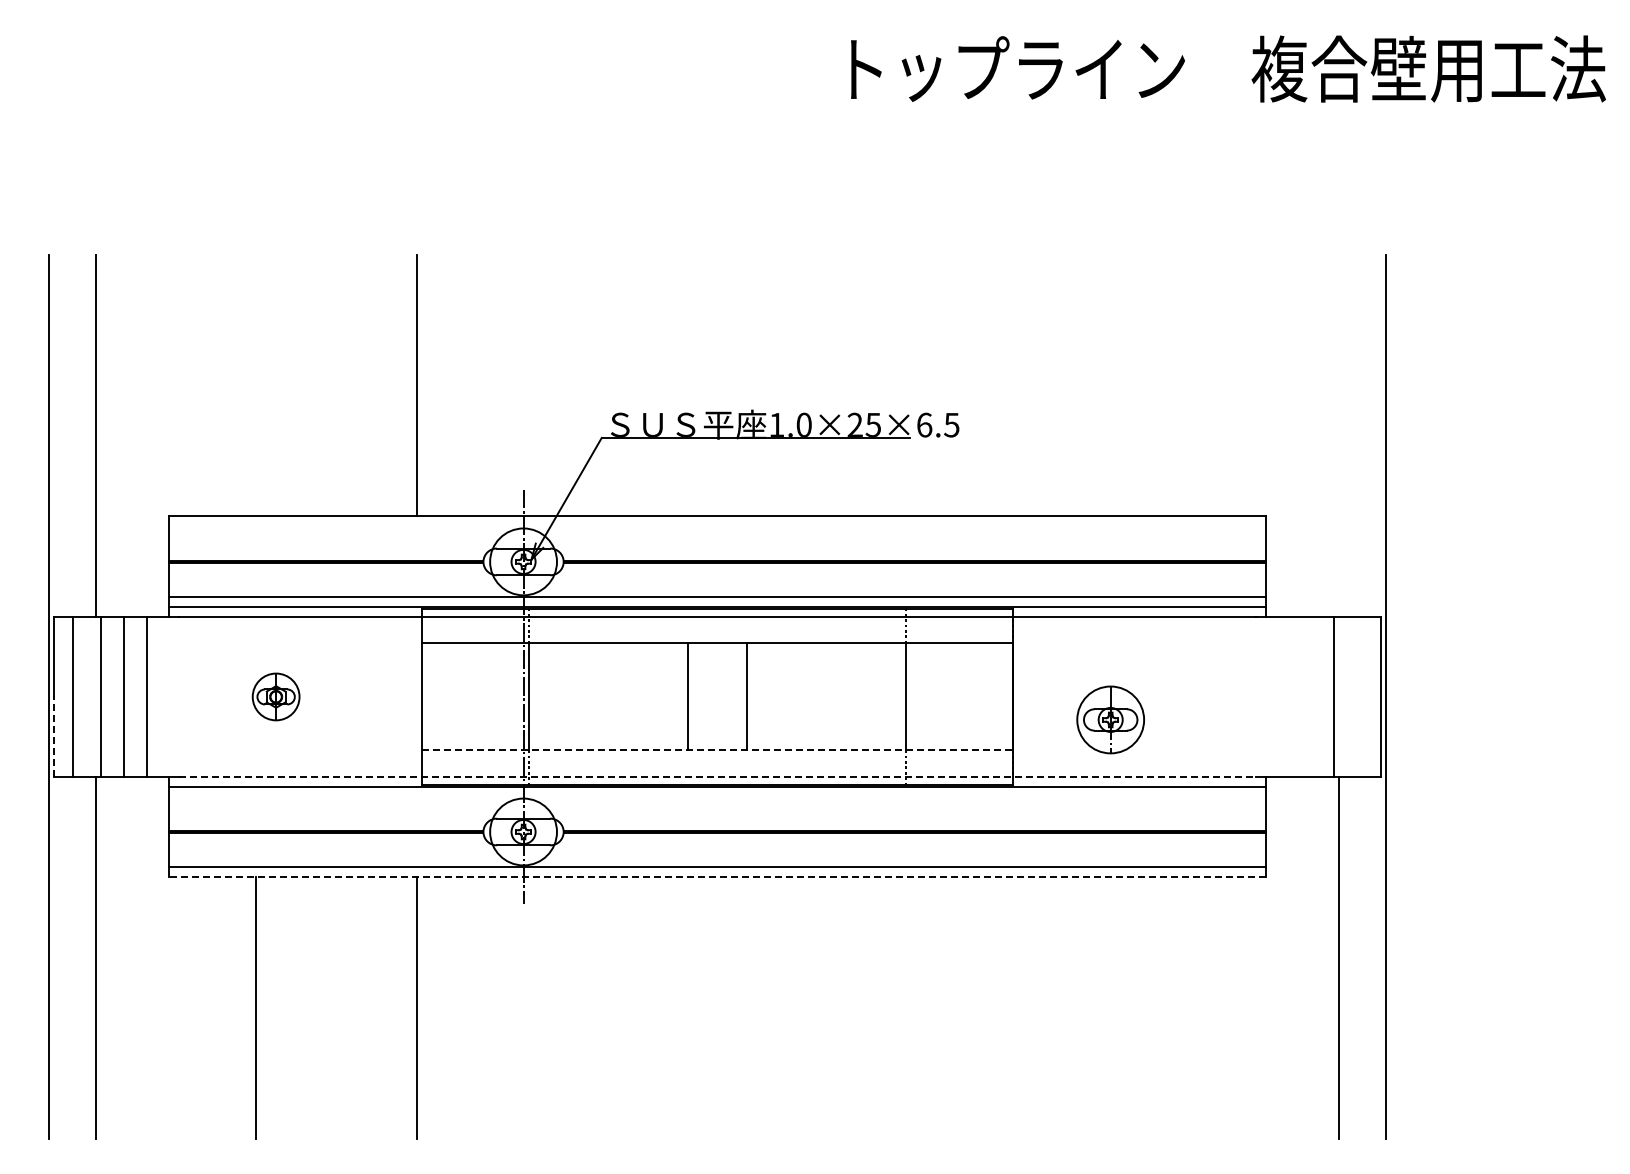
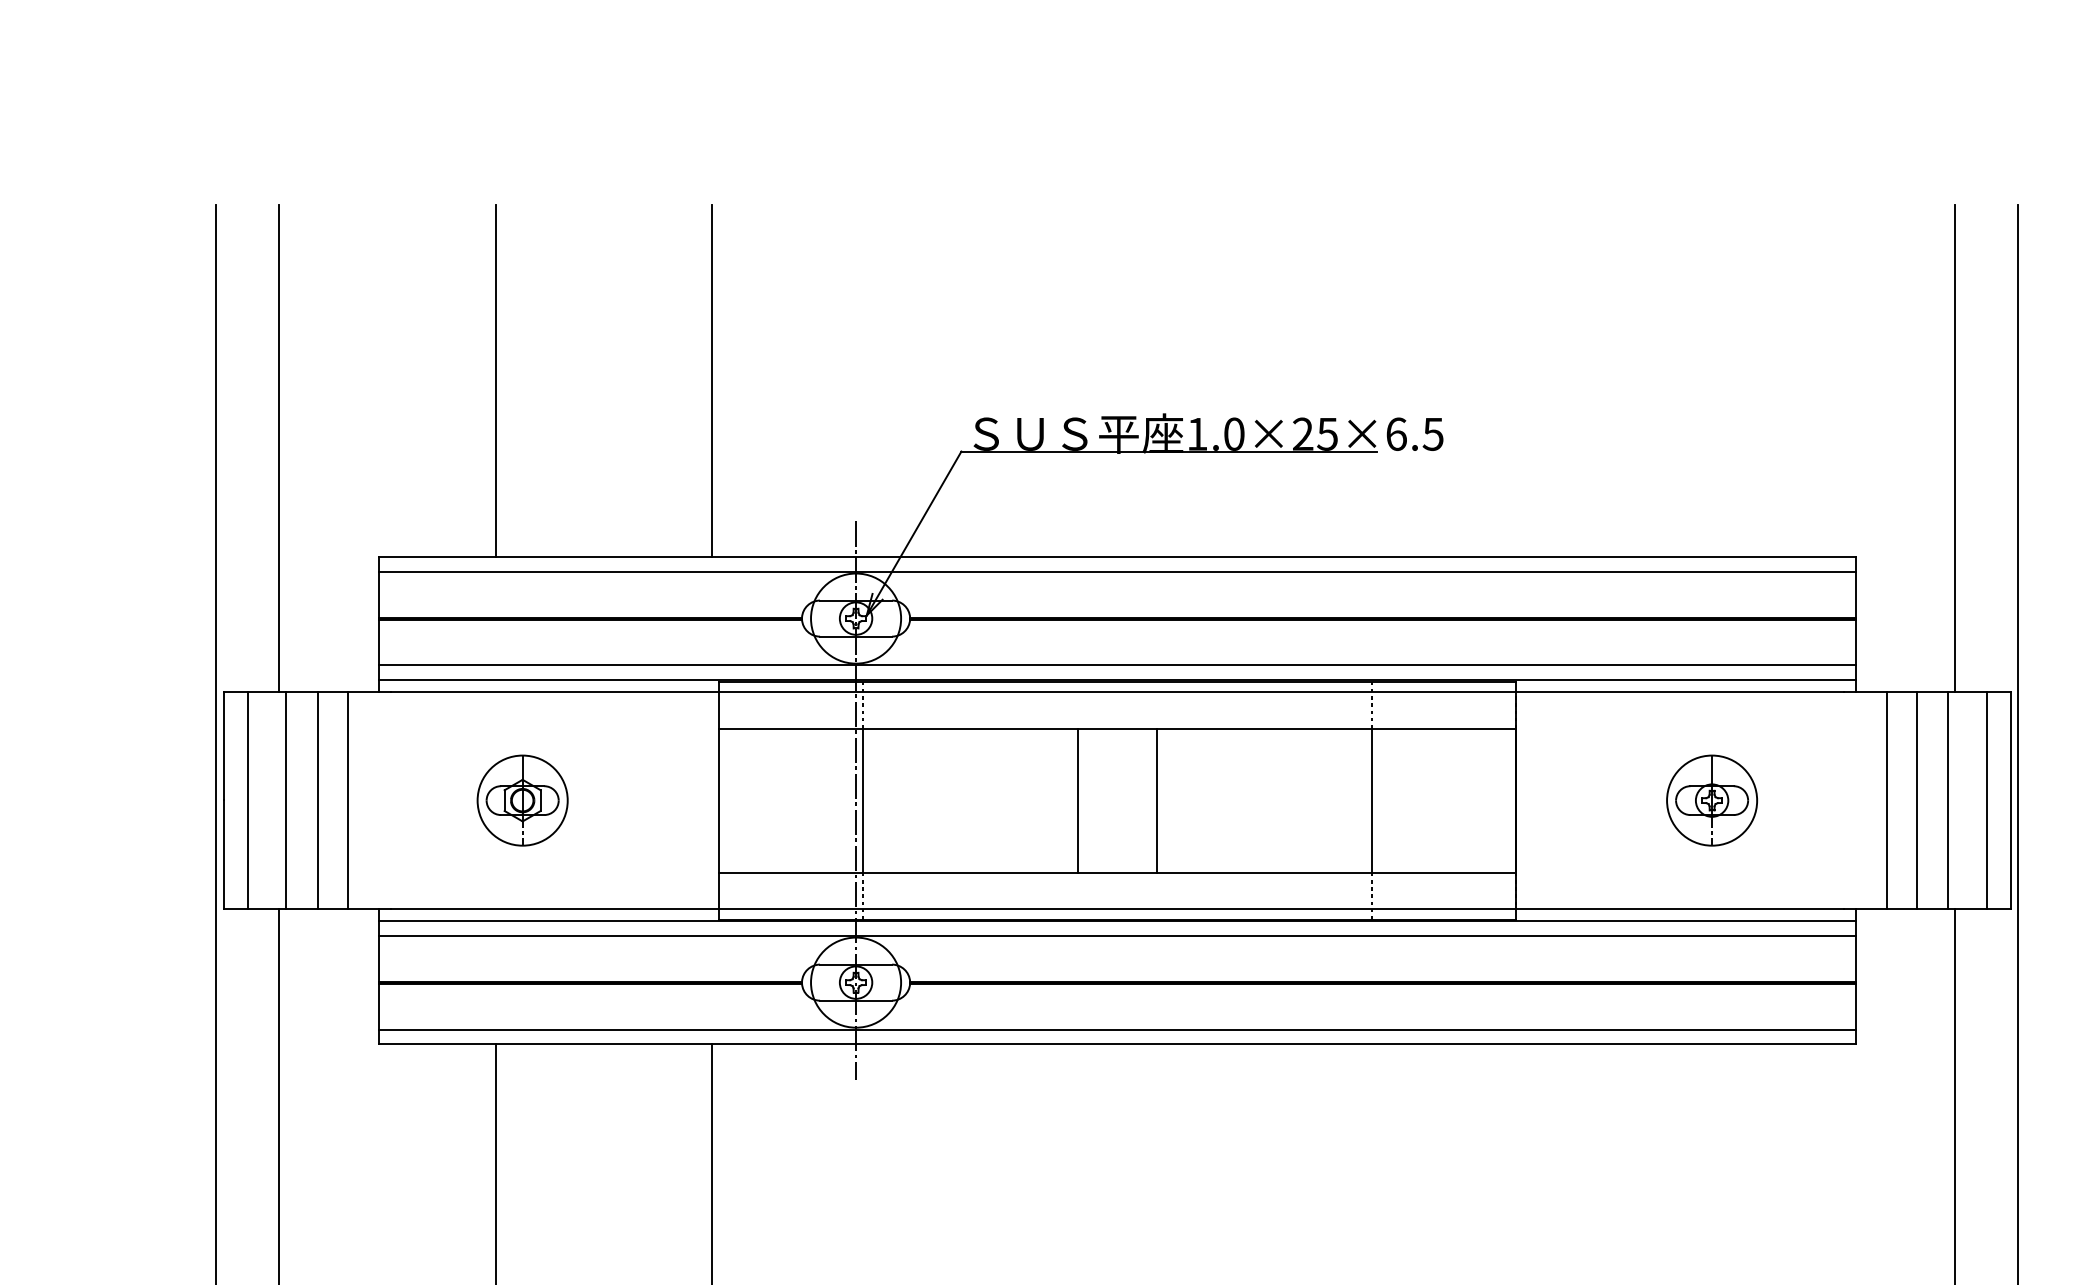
line: (256, 385) -> (496, 380), added
line: (1339, 435) -> (1955, 448), added
line: (717, 527) -> (1117, 572), added
part: (275, 696) -> (521, 800), size x1.43
line: (1288, 696) -> (1887, 800), added
line: (1310, 696) -> (1916, 800), added
line: (1362, 696) -> (1986, 800), added
part: (1110, 719) -> (1711, 800), moved
line: (54, 736) -> (223, 853), dashed -> solid
line: (717, 750) -> (1117, 872), dashed -> solid
line: (717, 777) -> (1117, 909), dashed -> solid
line: (717, 797) -> (1117, 936), added
line: (716, 877) -> (1116, 1043), dashed -> solid

